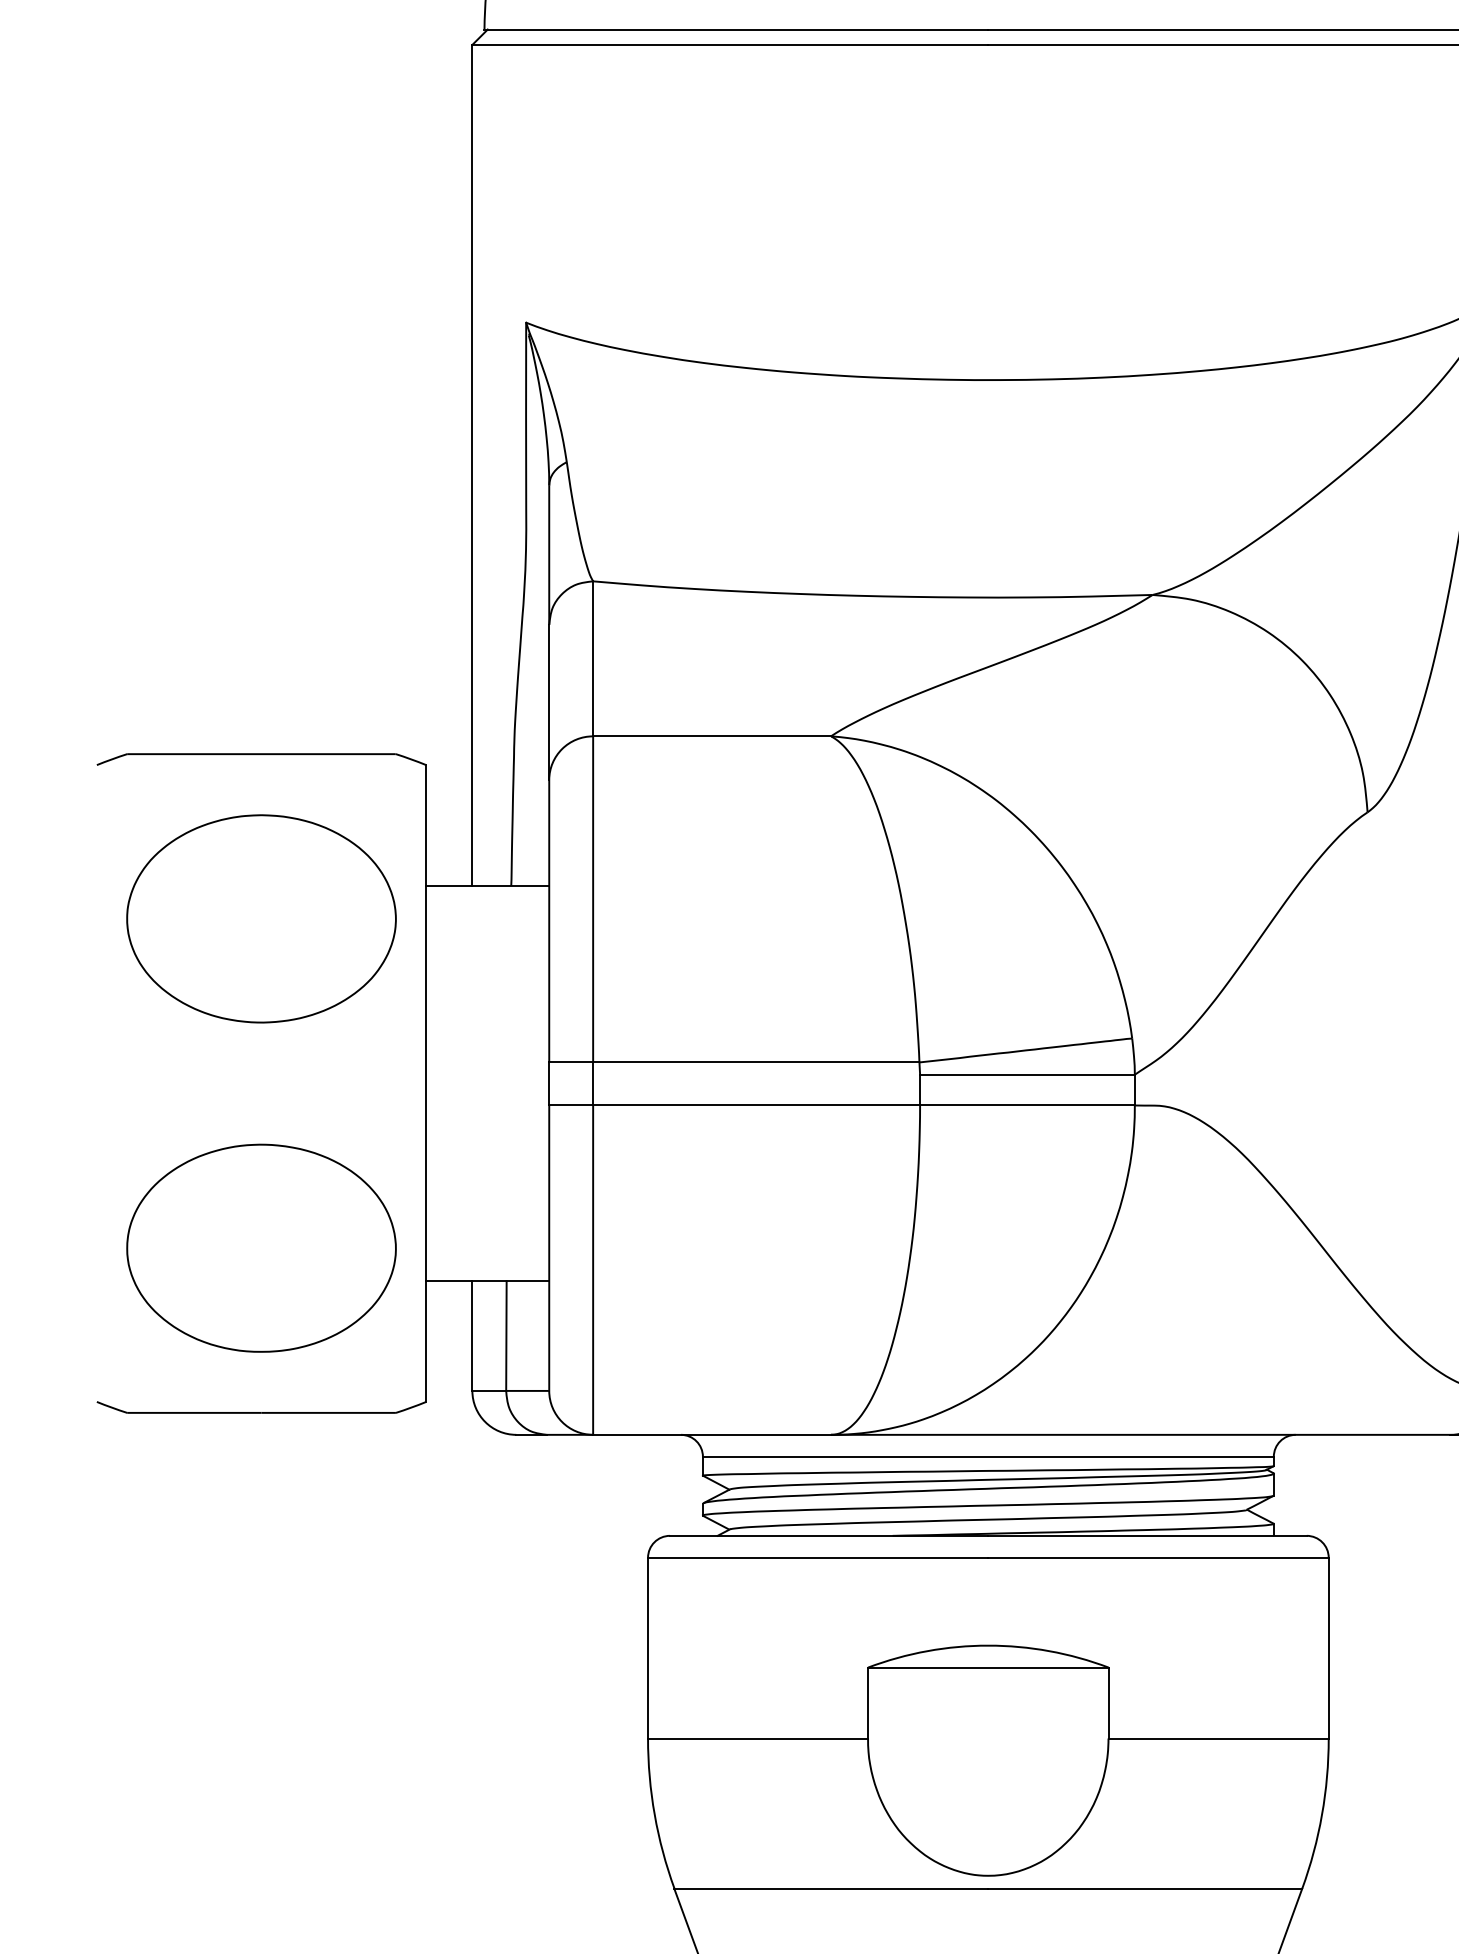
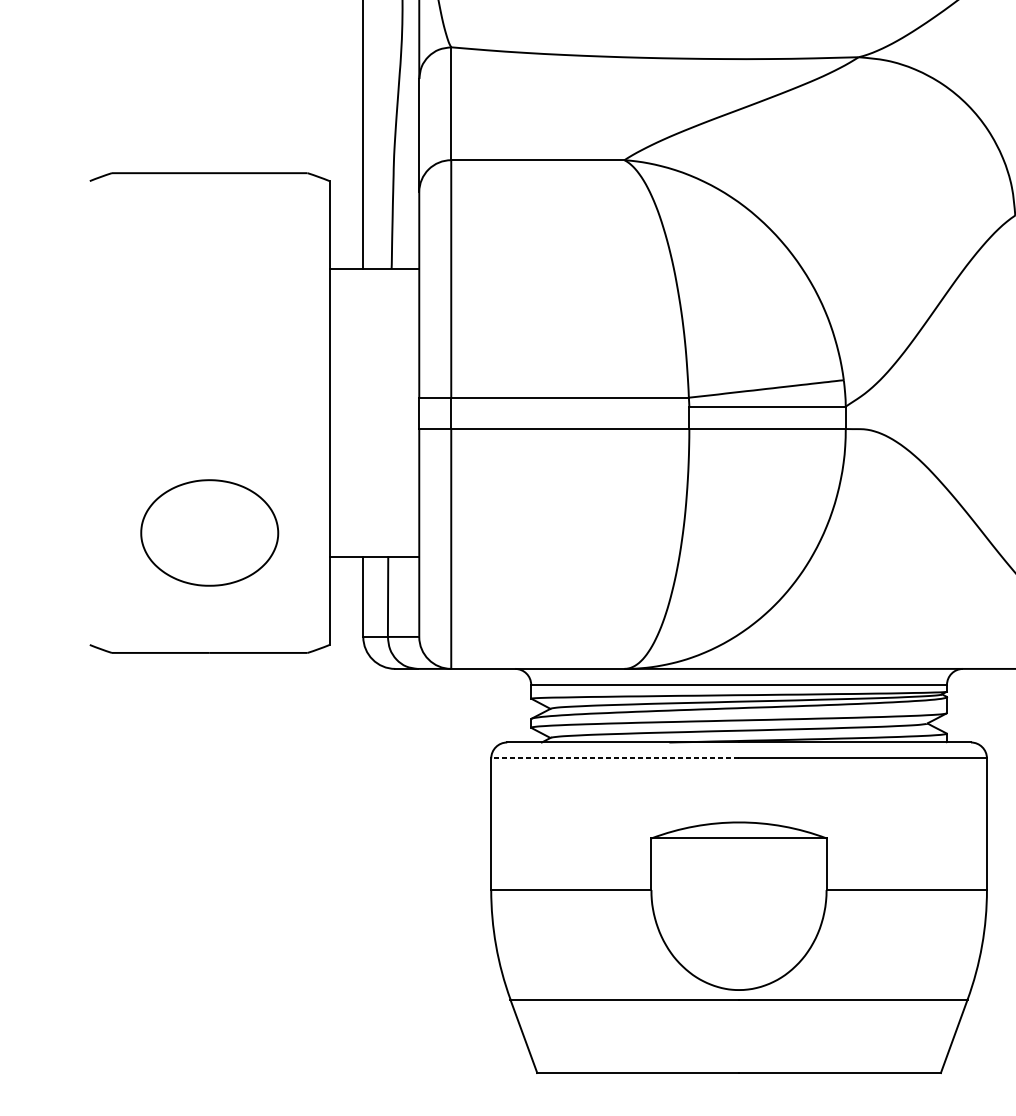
part: (261, 918) -> (209, 292), removed
part: (261, 1247) -> (209, 532), size x0.7
line: (817, 1557) -> (614, 758), solid -> dashed

